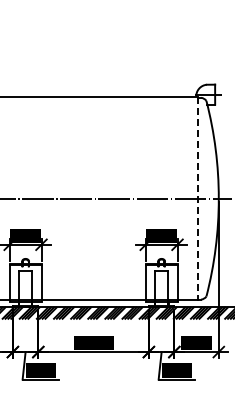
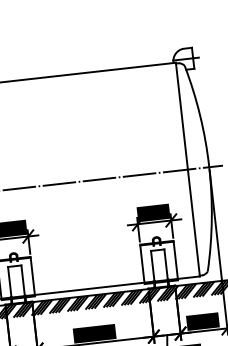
line: (198, 198) -> (187, 169), dashed -> solid

